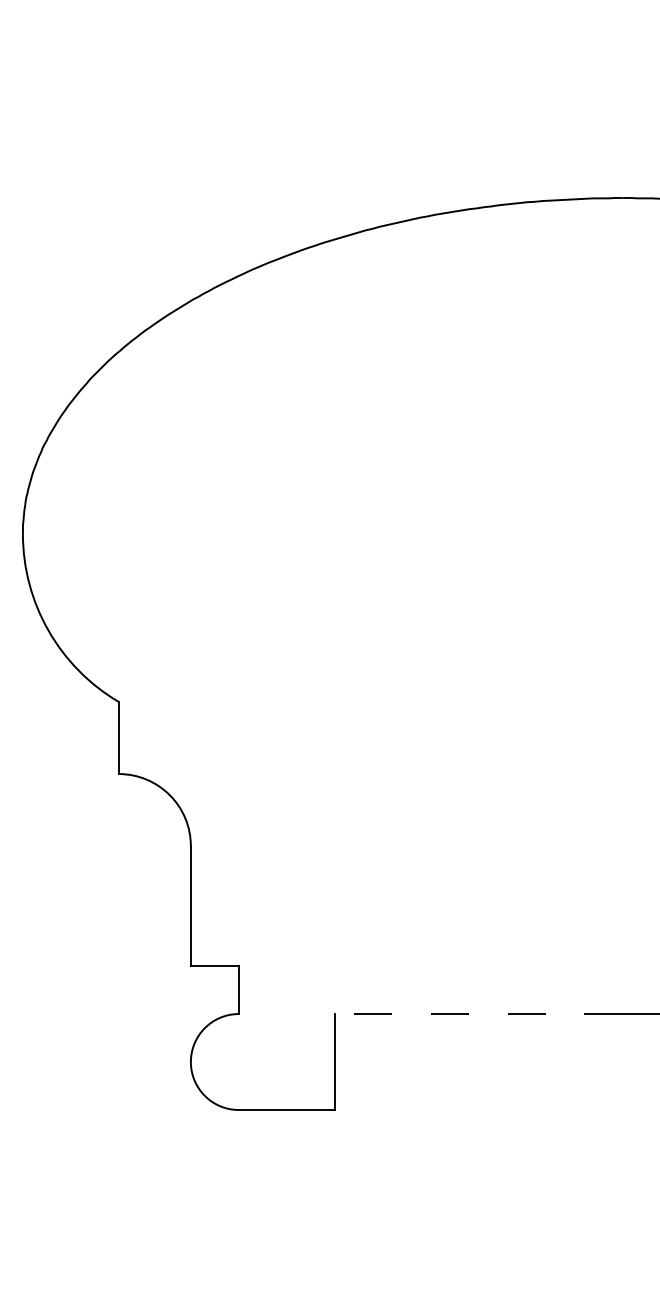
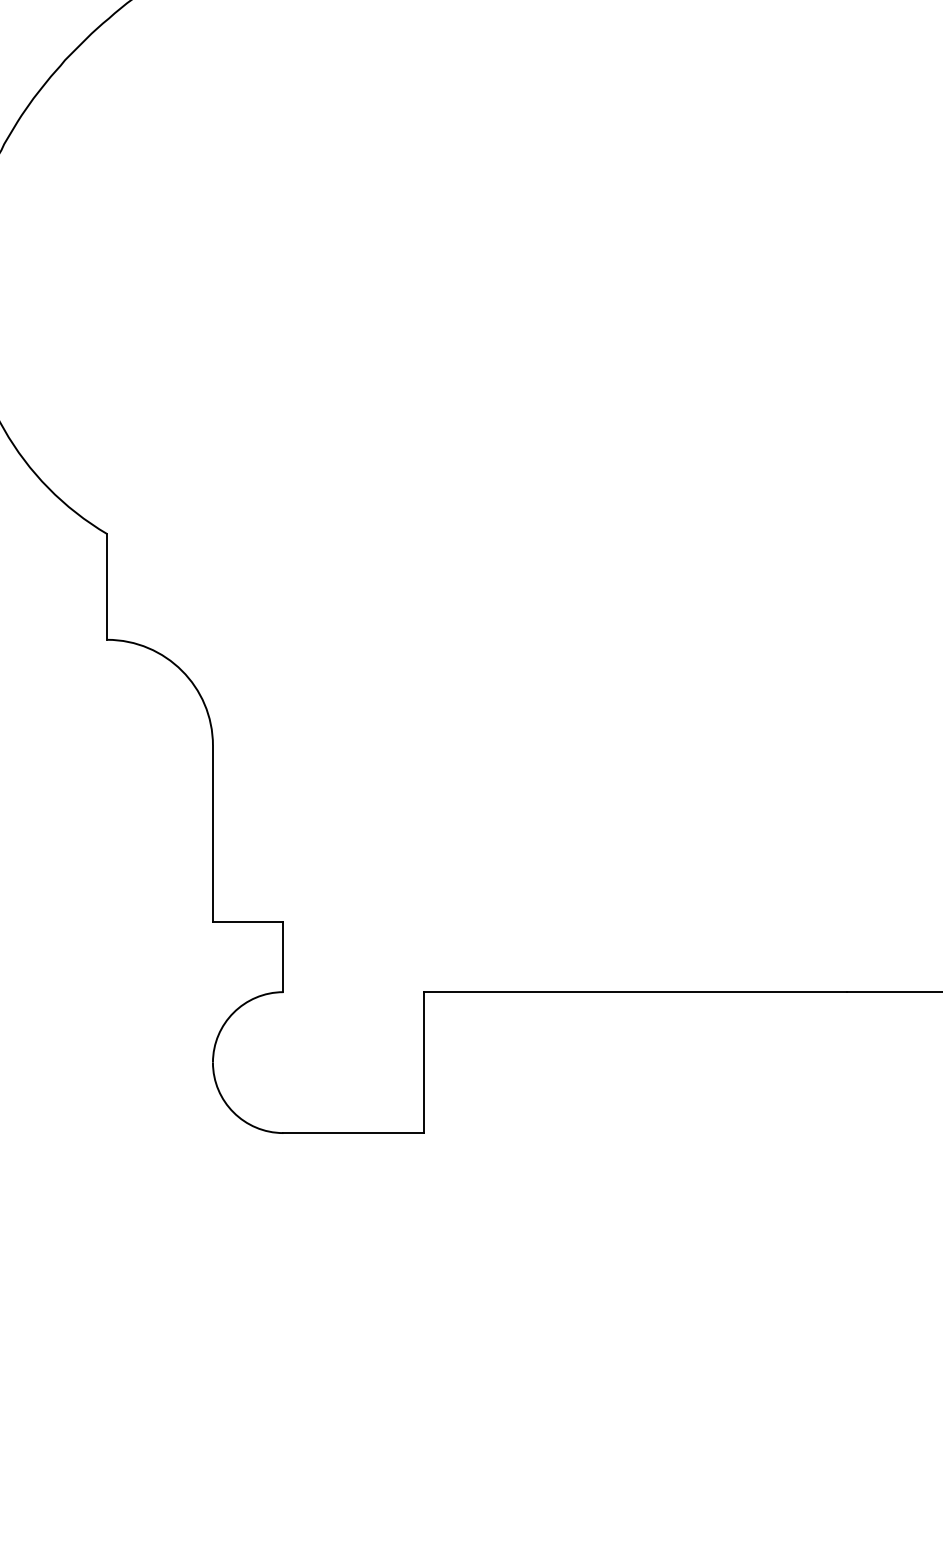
line: (478, 1014) -> (635, 992), dashed -> solid

